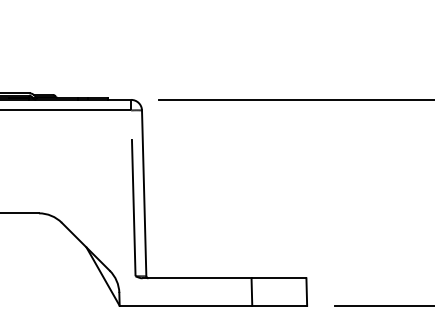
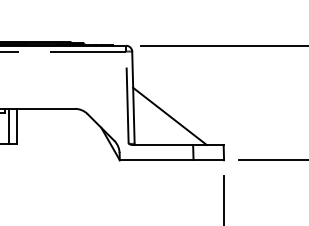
line: (209, 225) -> (169, 115), added

